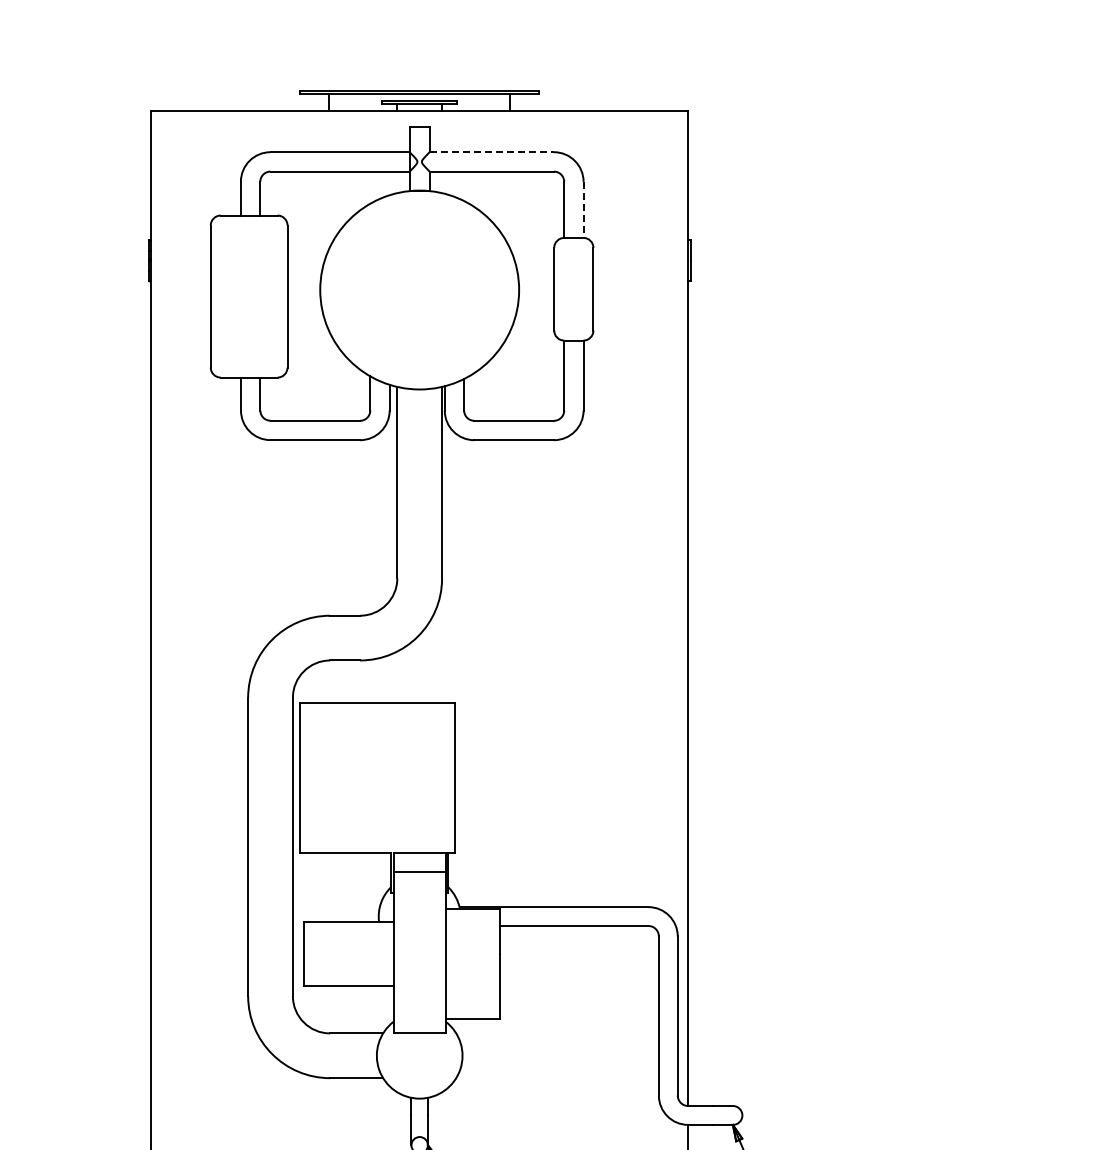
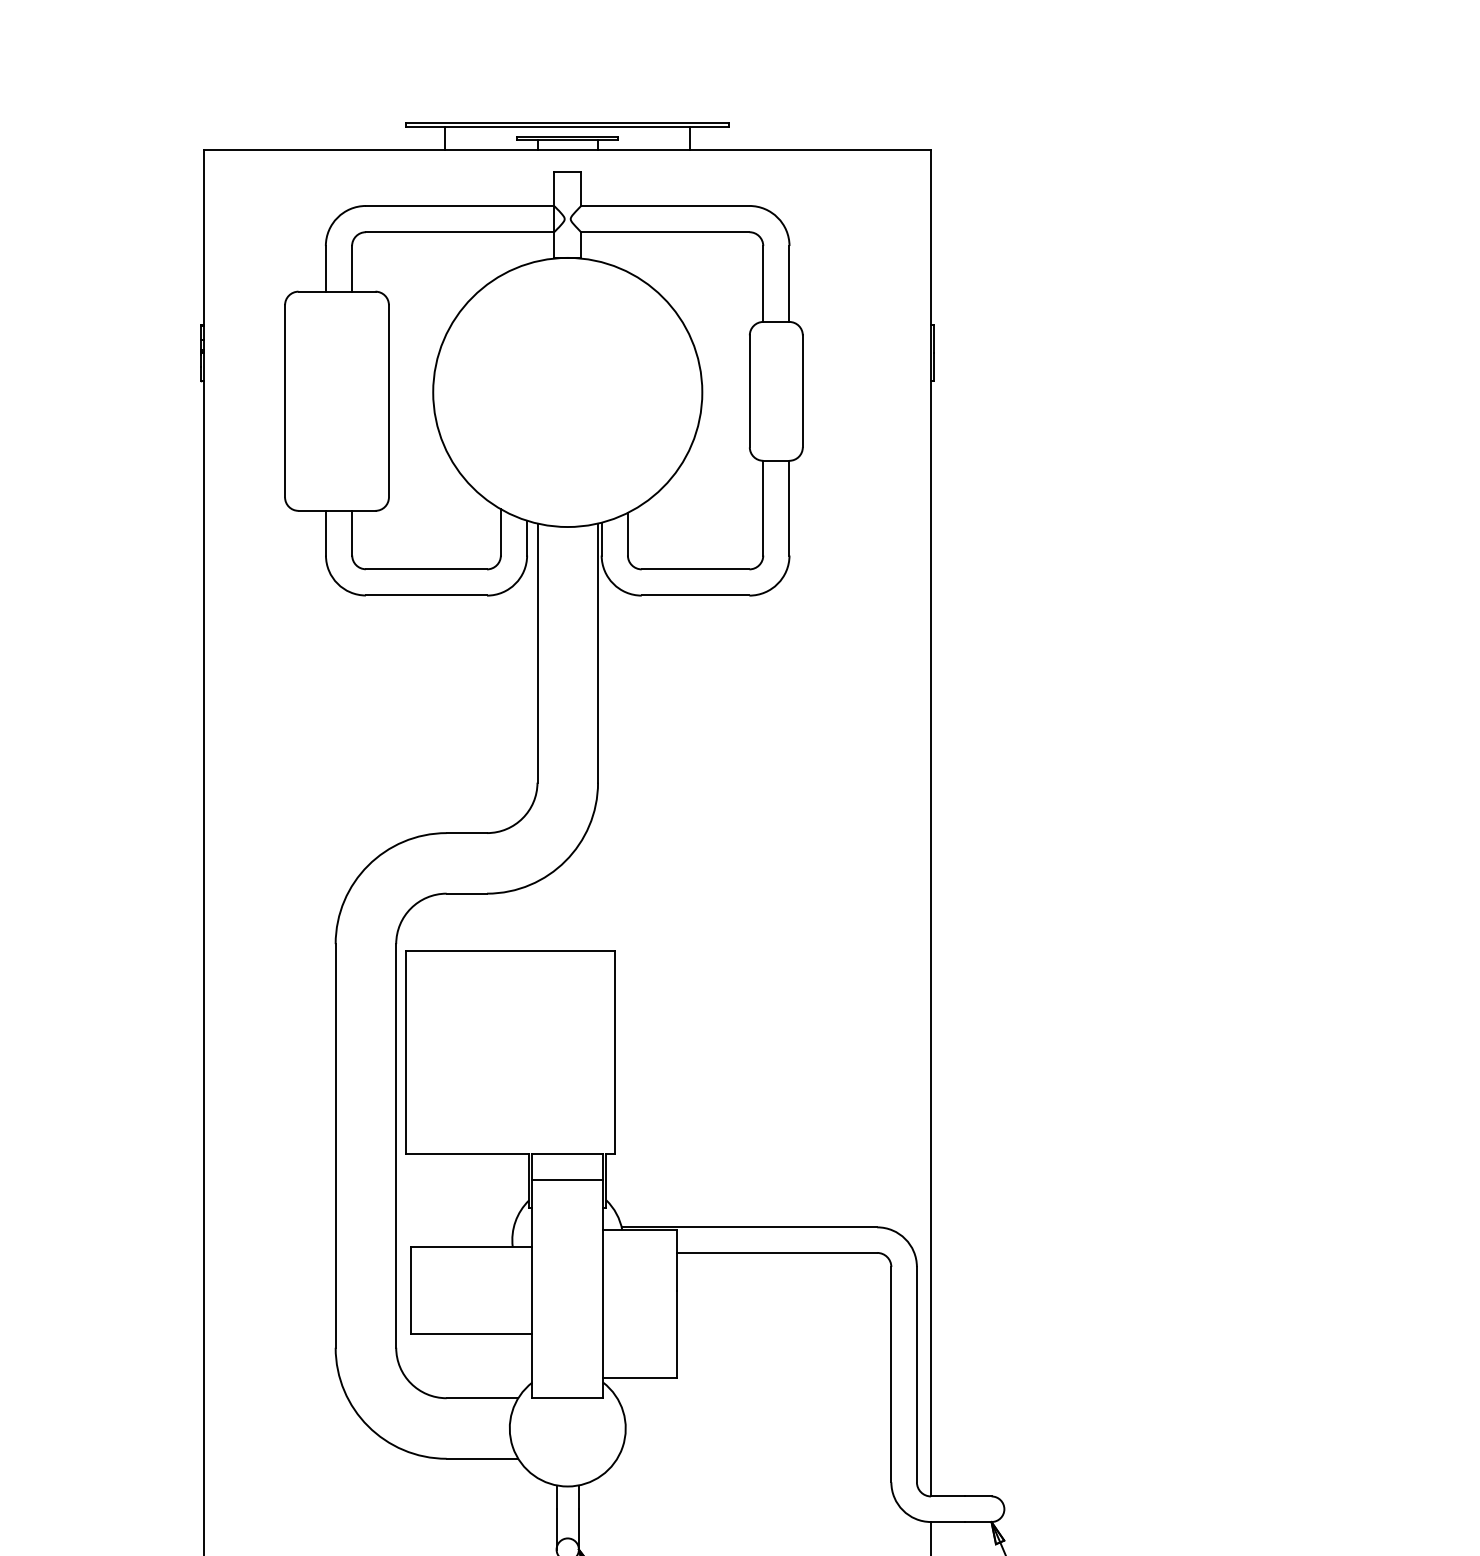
line: (492, 152) -> (666, 206), dashed -> solid
line: (583, 210) -> (789, 284), dashed -> solid

